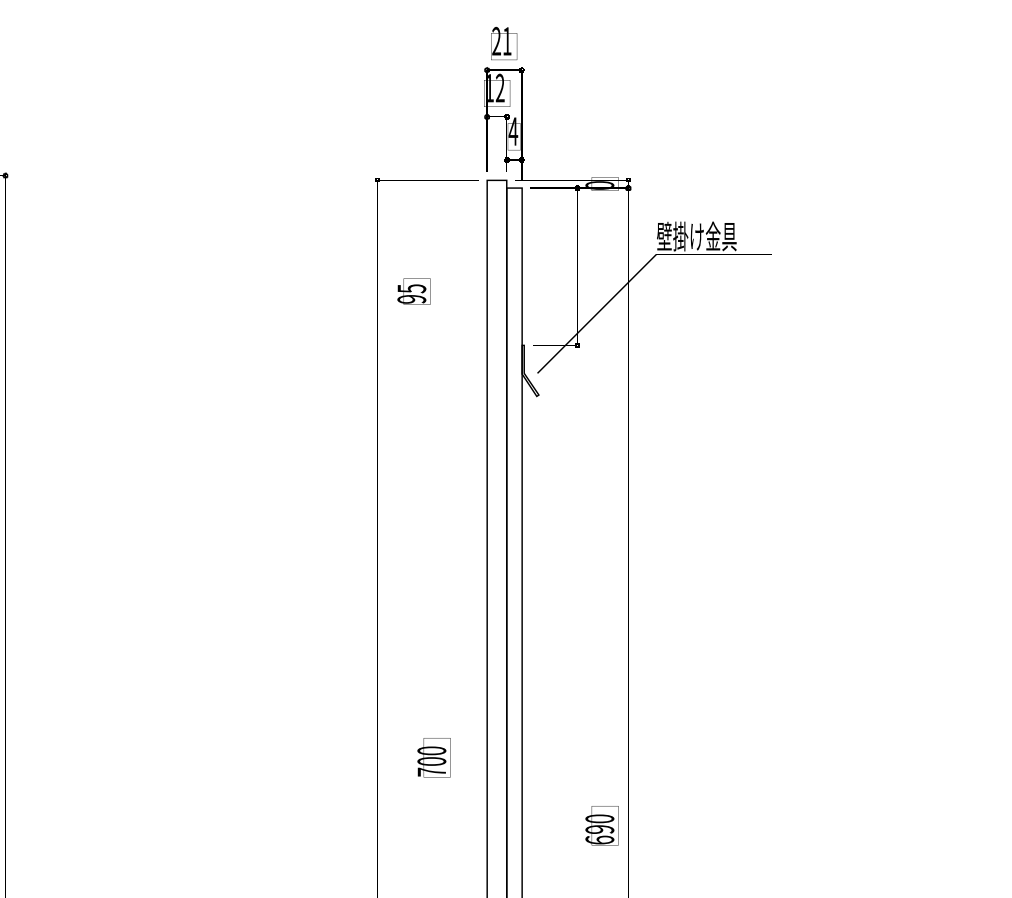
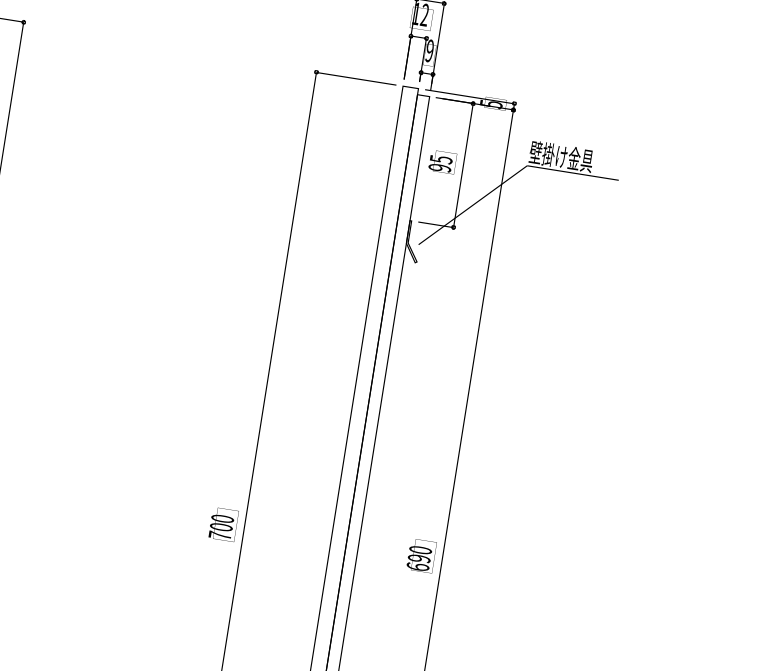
text: (513, 131) -> (429, 50), 4 -> 9
text: (599, 185) -> (491, 104), 0 -> 5
text: (413, 291) -> (442, 162), moved
text: (433, 757) -> (223, 524), moved
text: (601, 825) -> (421, 555), moved

